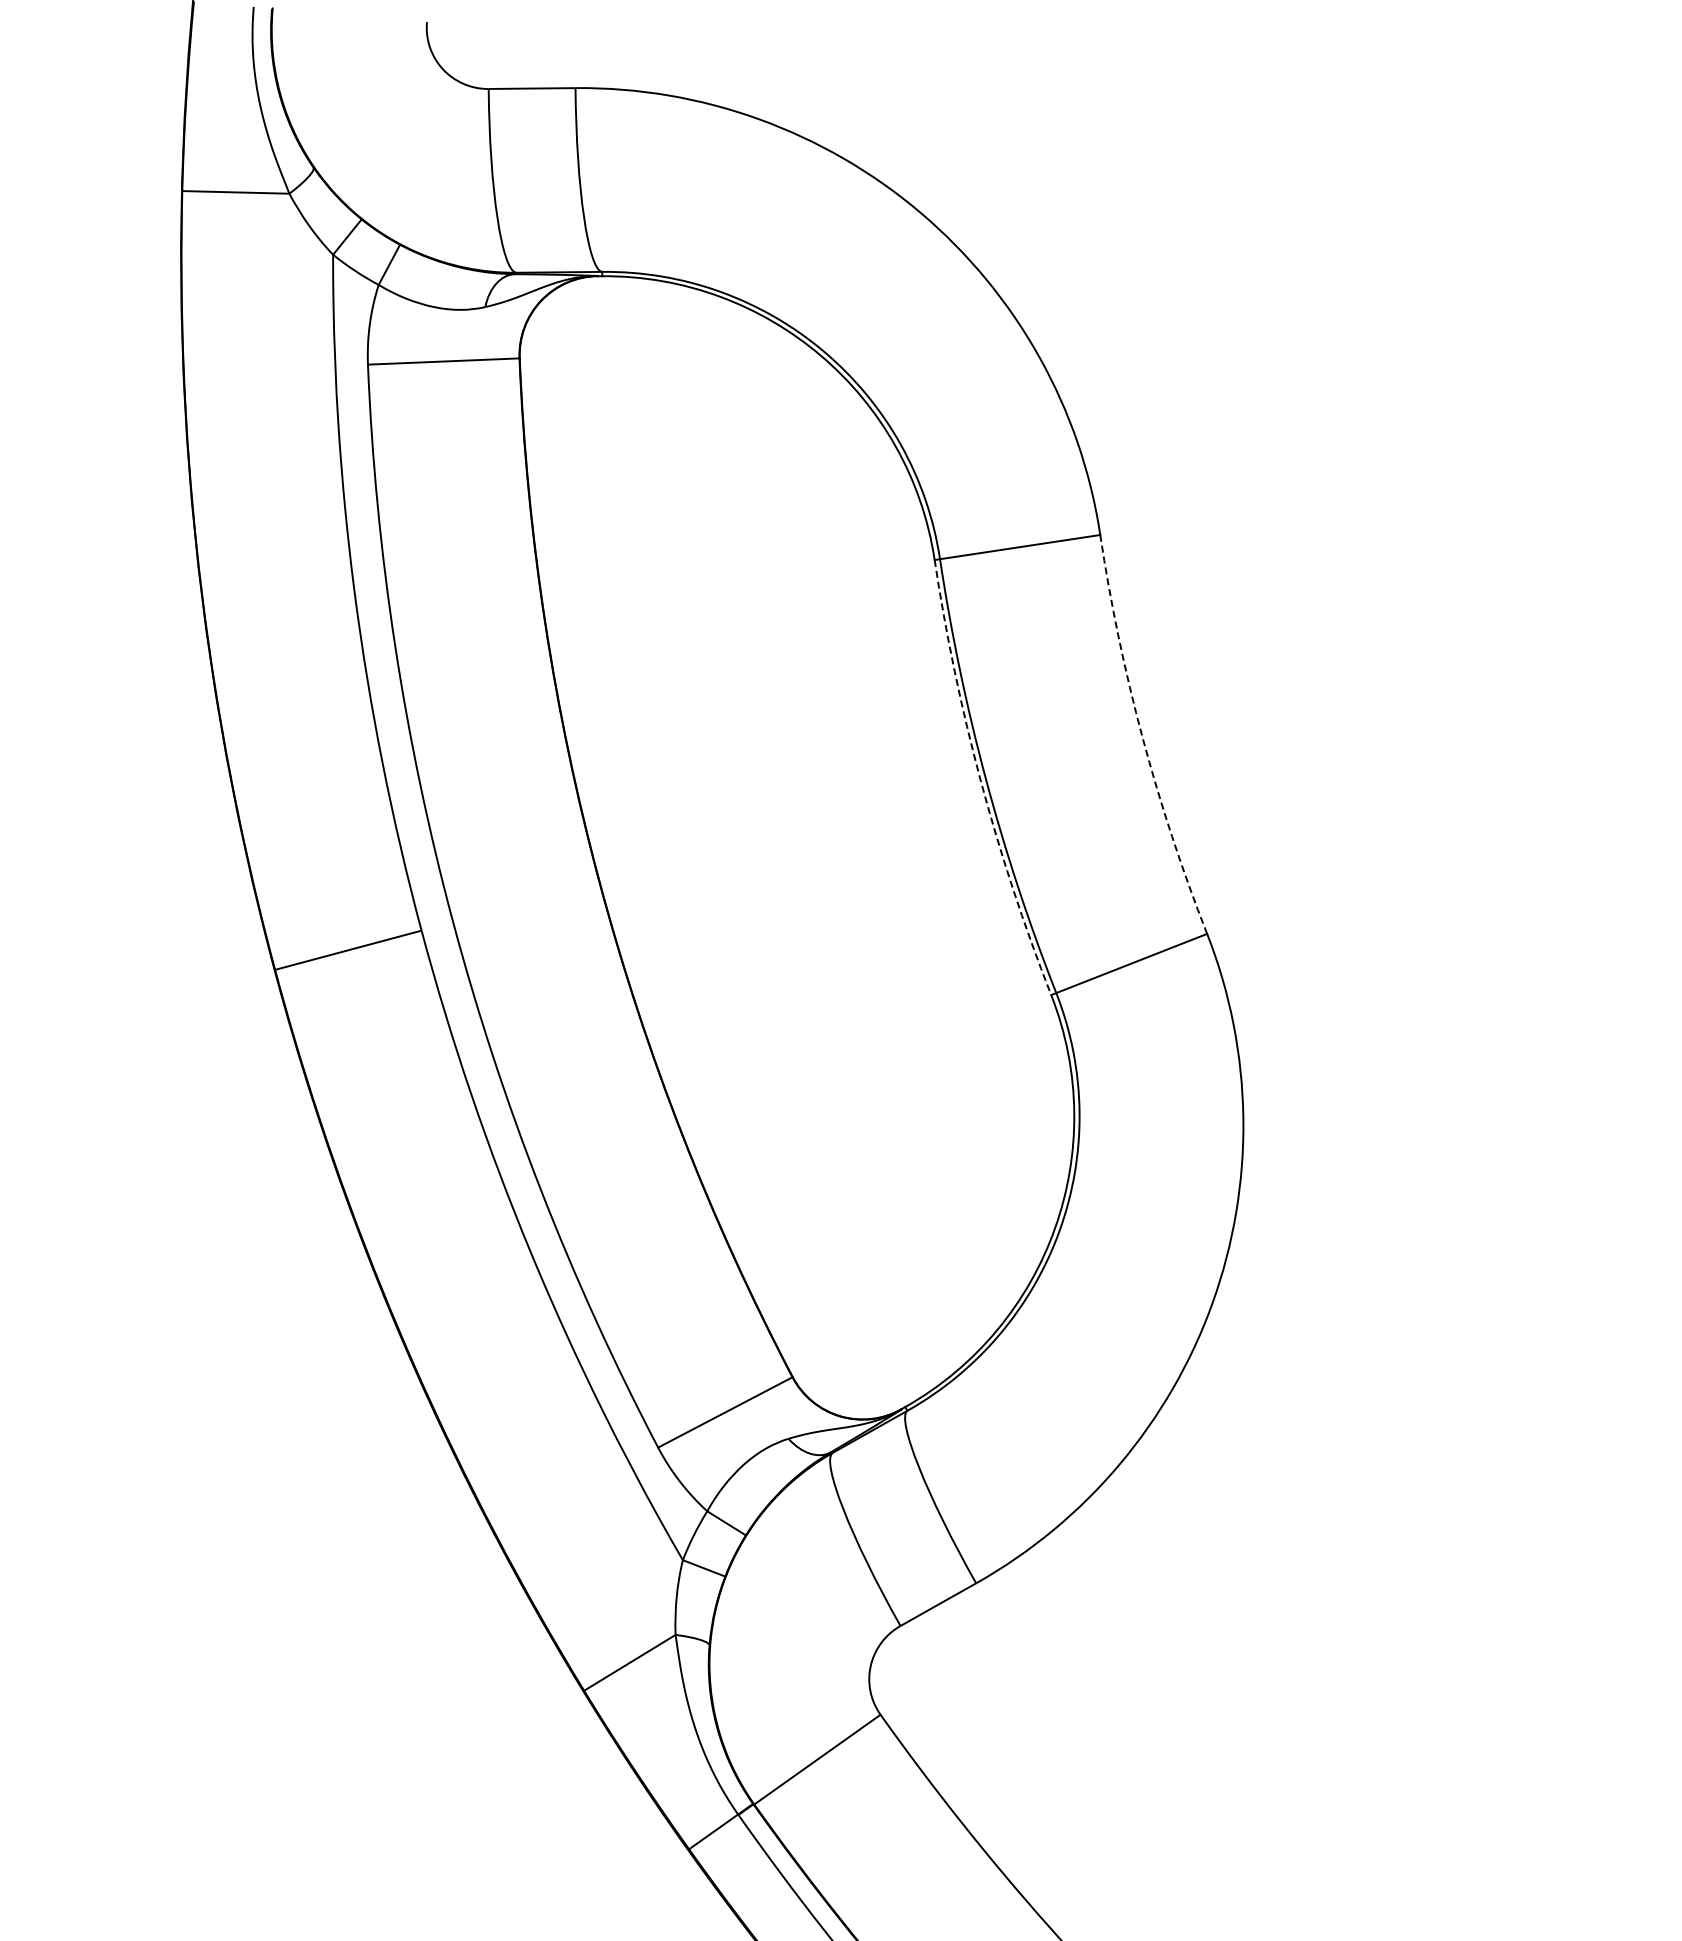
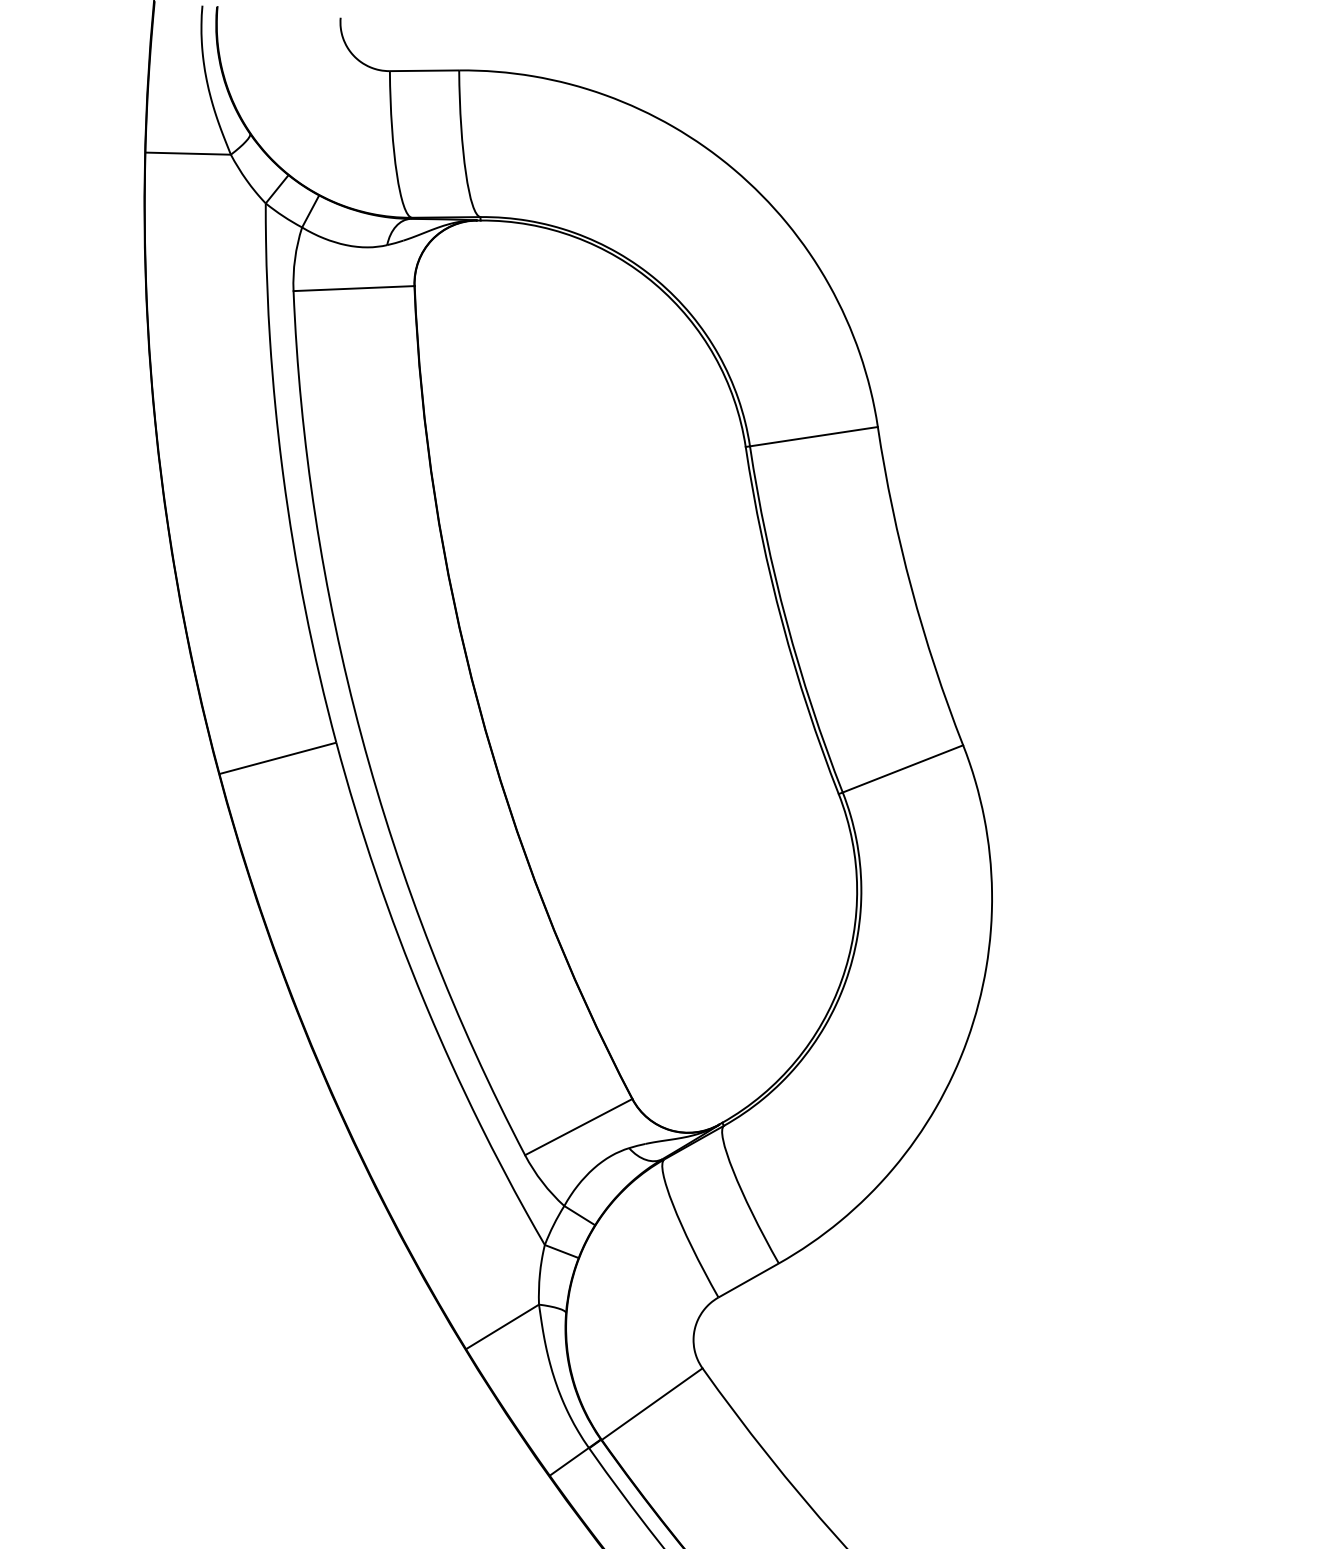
arc: (1142, 737) -> (911, 588), dashed -> solid
arc: (980, 780) -> (782, 622), dashed -> solid

